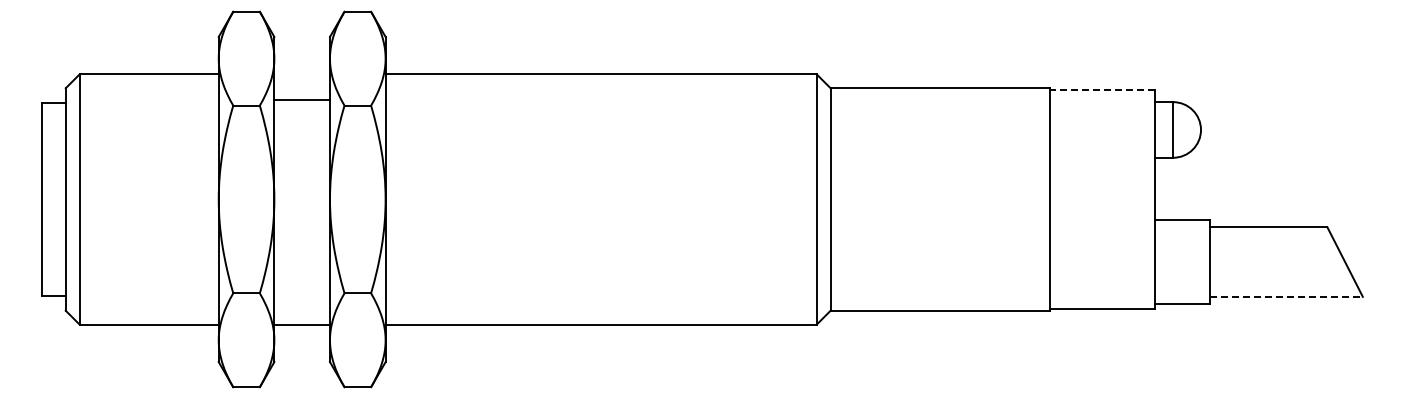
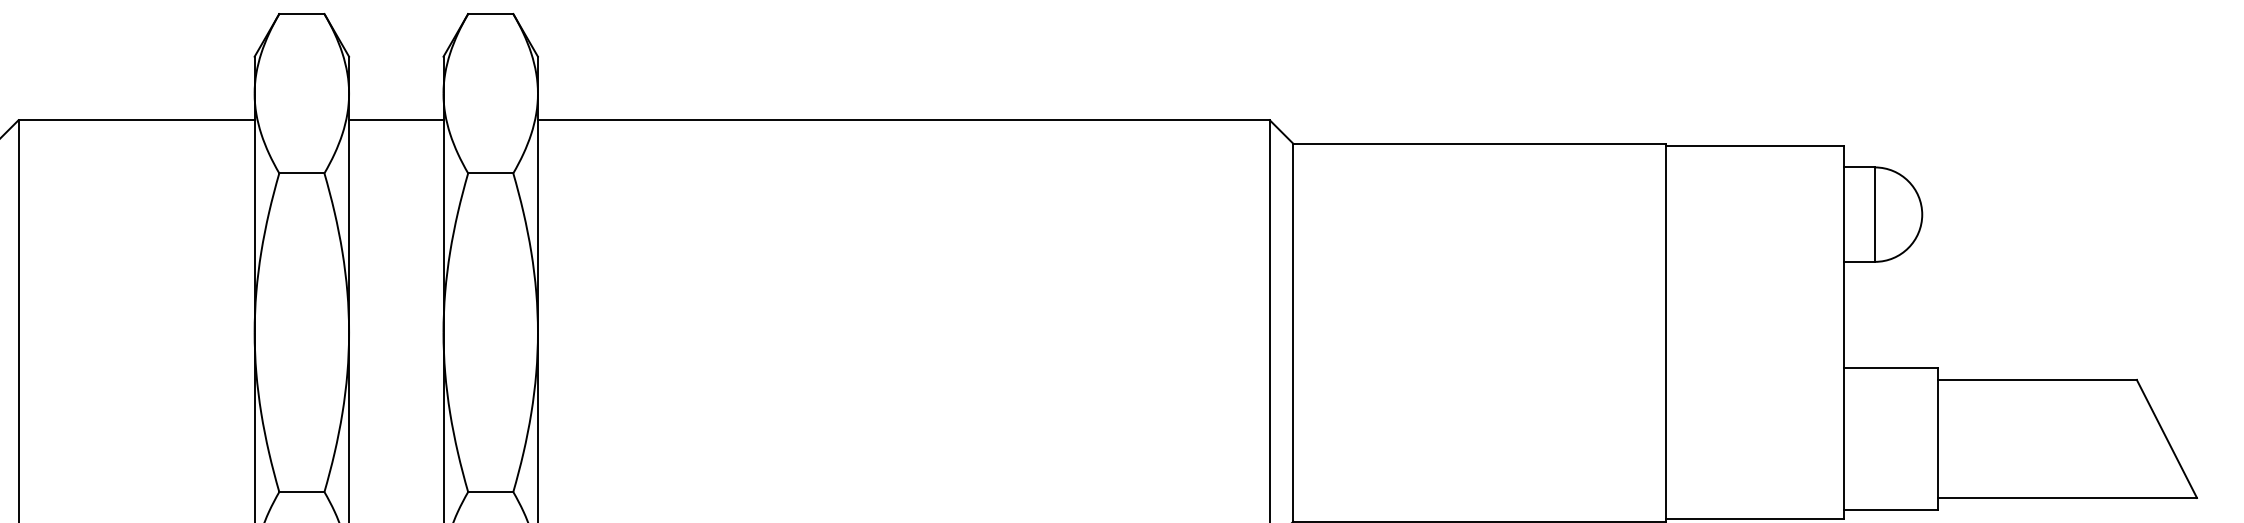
line: (1101, 89) -> (1753, 145), dashed -> solid
line: (302, 100) -> (396, 120), moved
line: (1287, 296) -> (2069, 497), dashed -> solid

